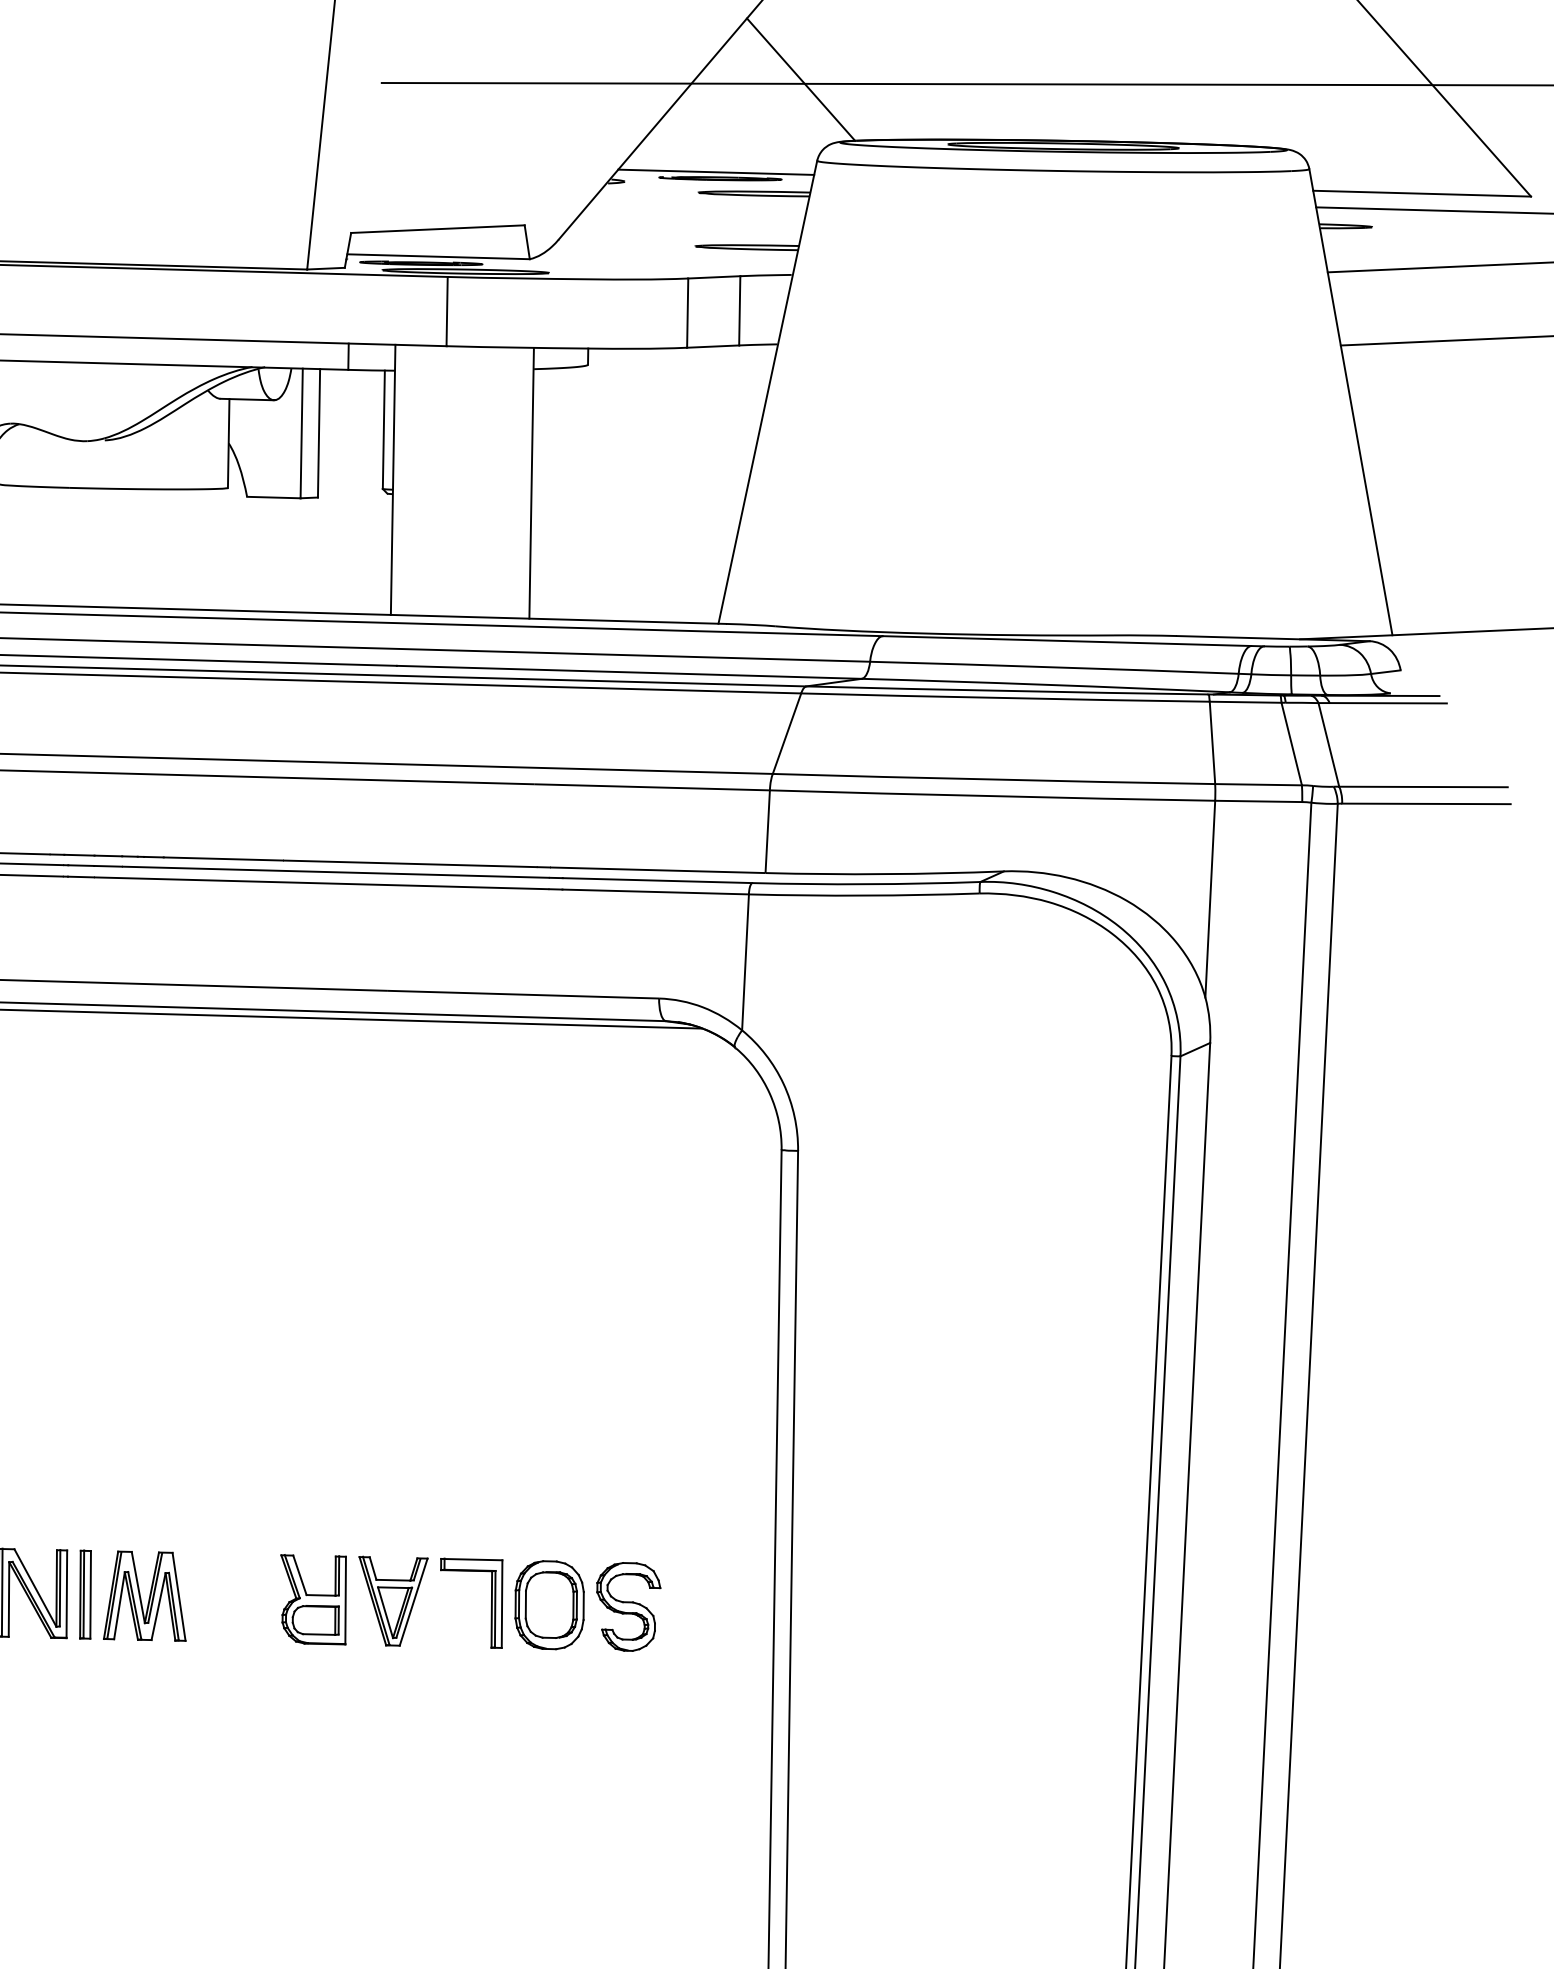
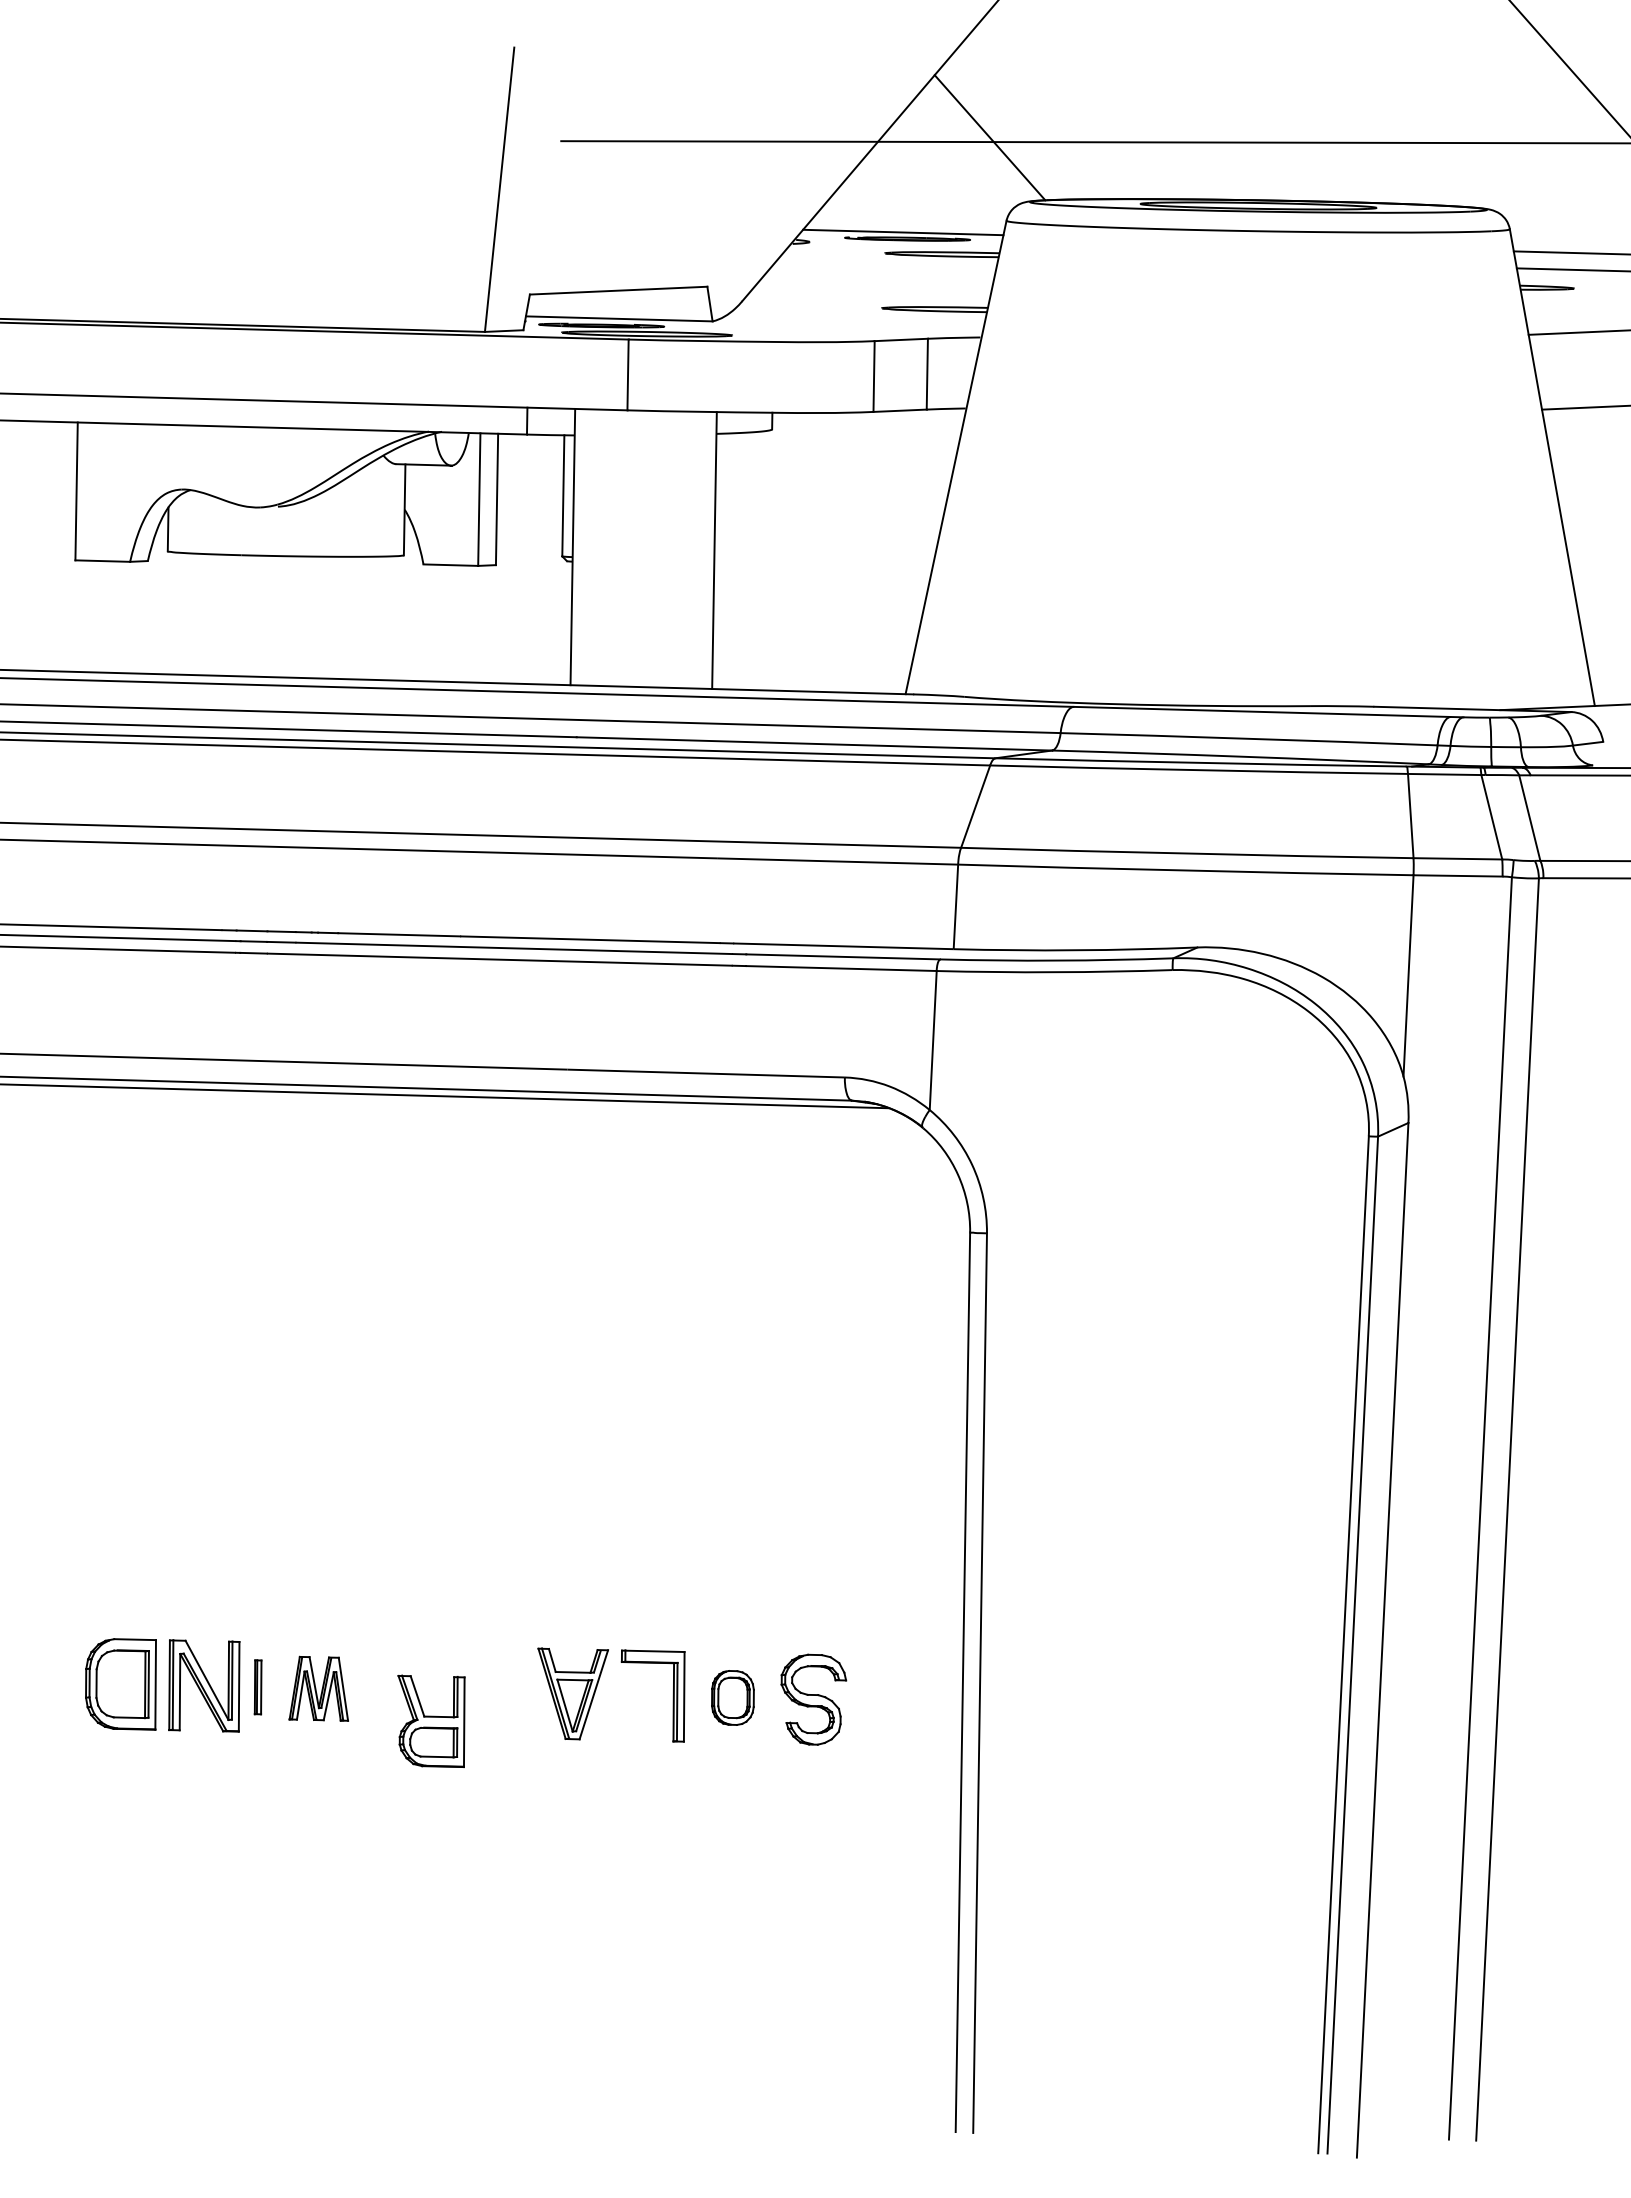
part: (84, 1594) -> (257, 1687), size x0.6
part: (144, 1595) -> (318, 1688), size x0.7
part: (313, 1598) -> (431, 1720), moved
part: (549, 1604) -> (732, 1697), size x0.6

